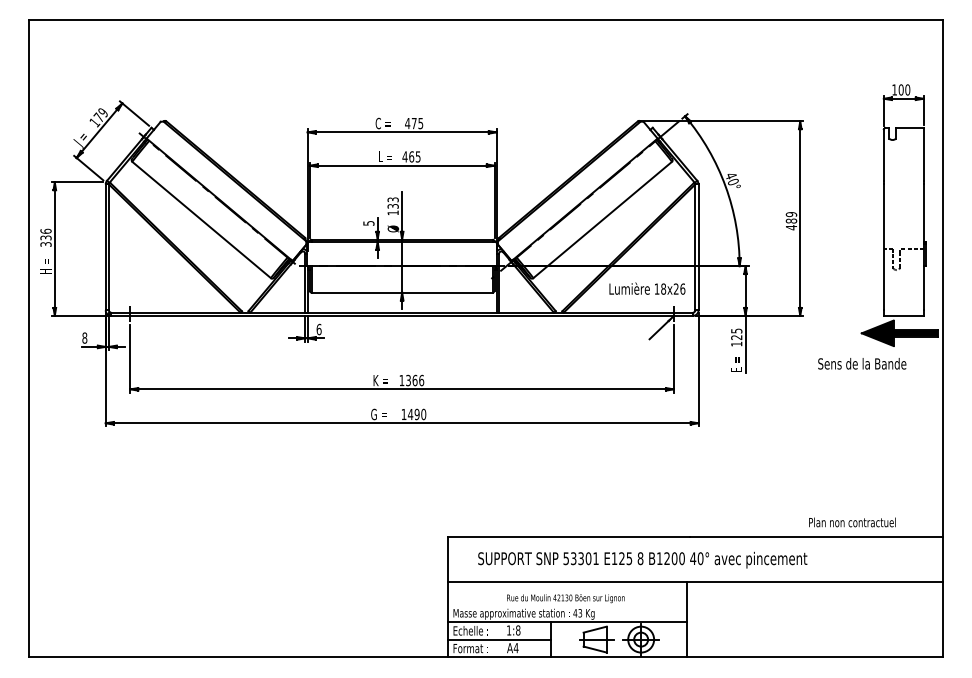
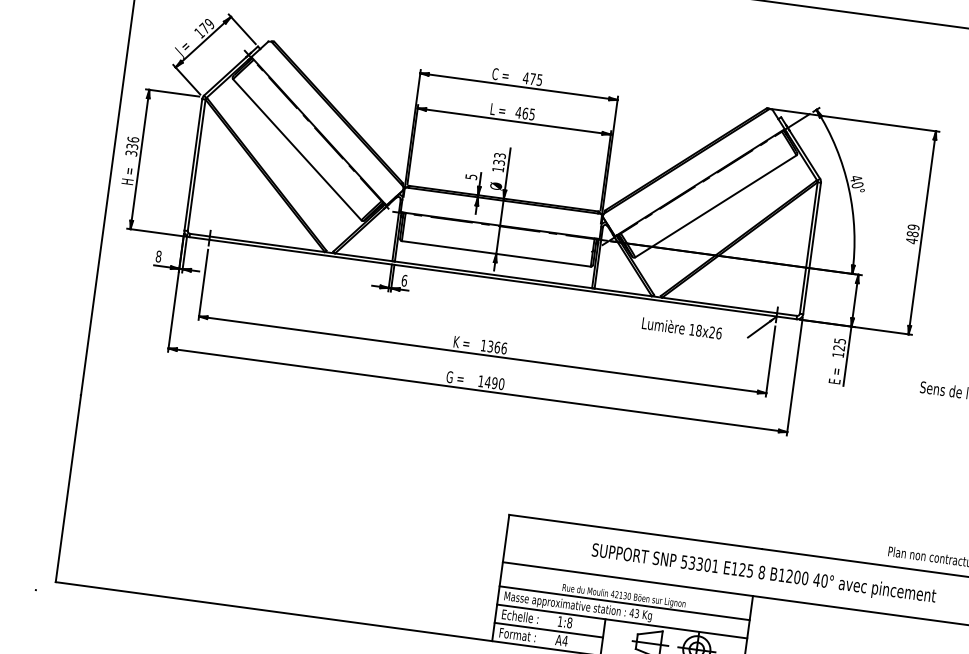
text: (647, 288) -> (682, 327), moved
text: (642, 559) -> (763, 573), moved
line: (567, 604) -> (624, 602), added

